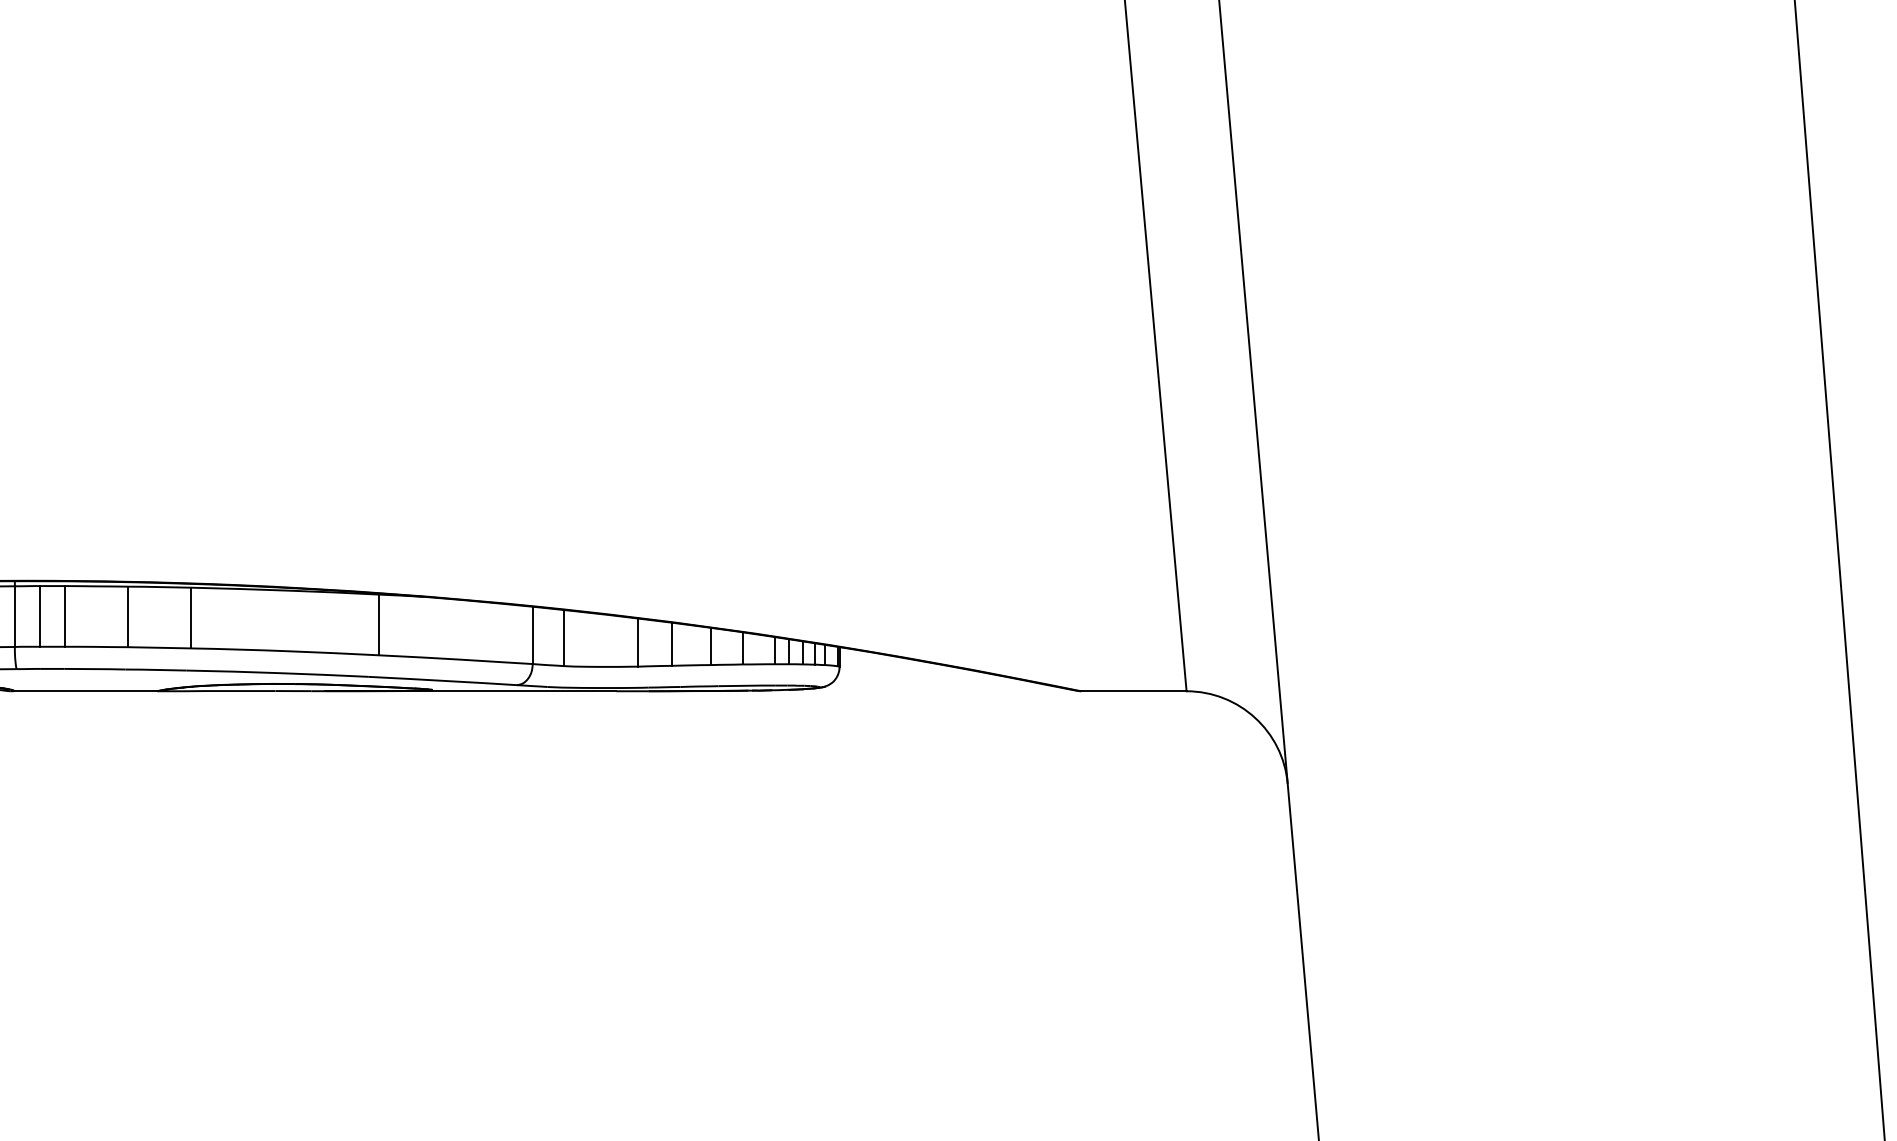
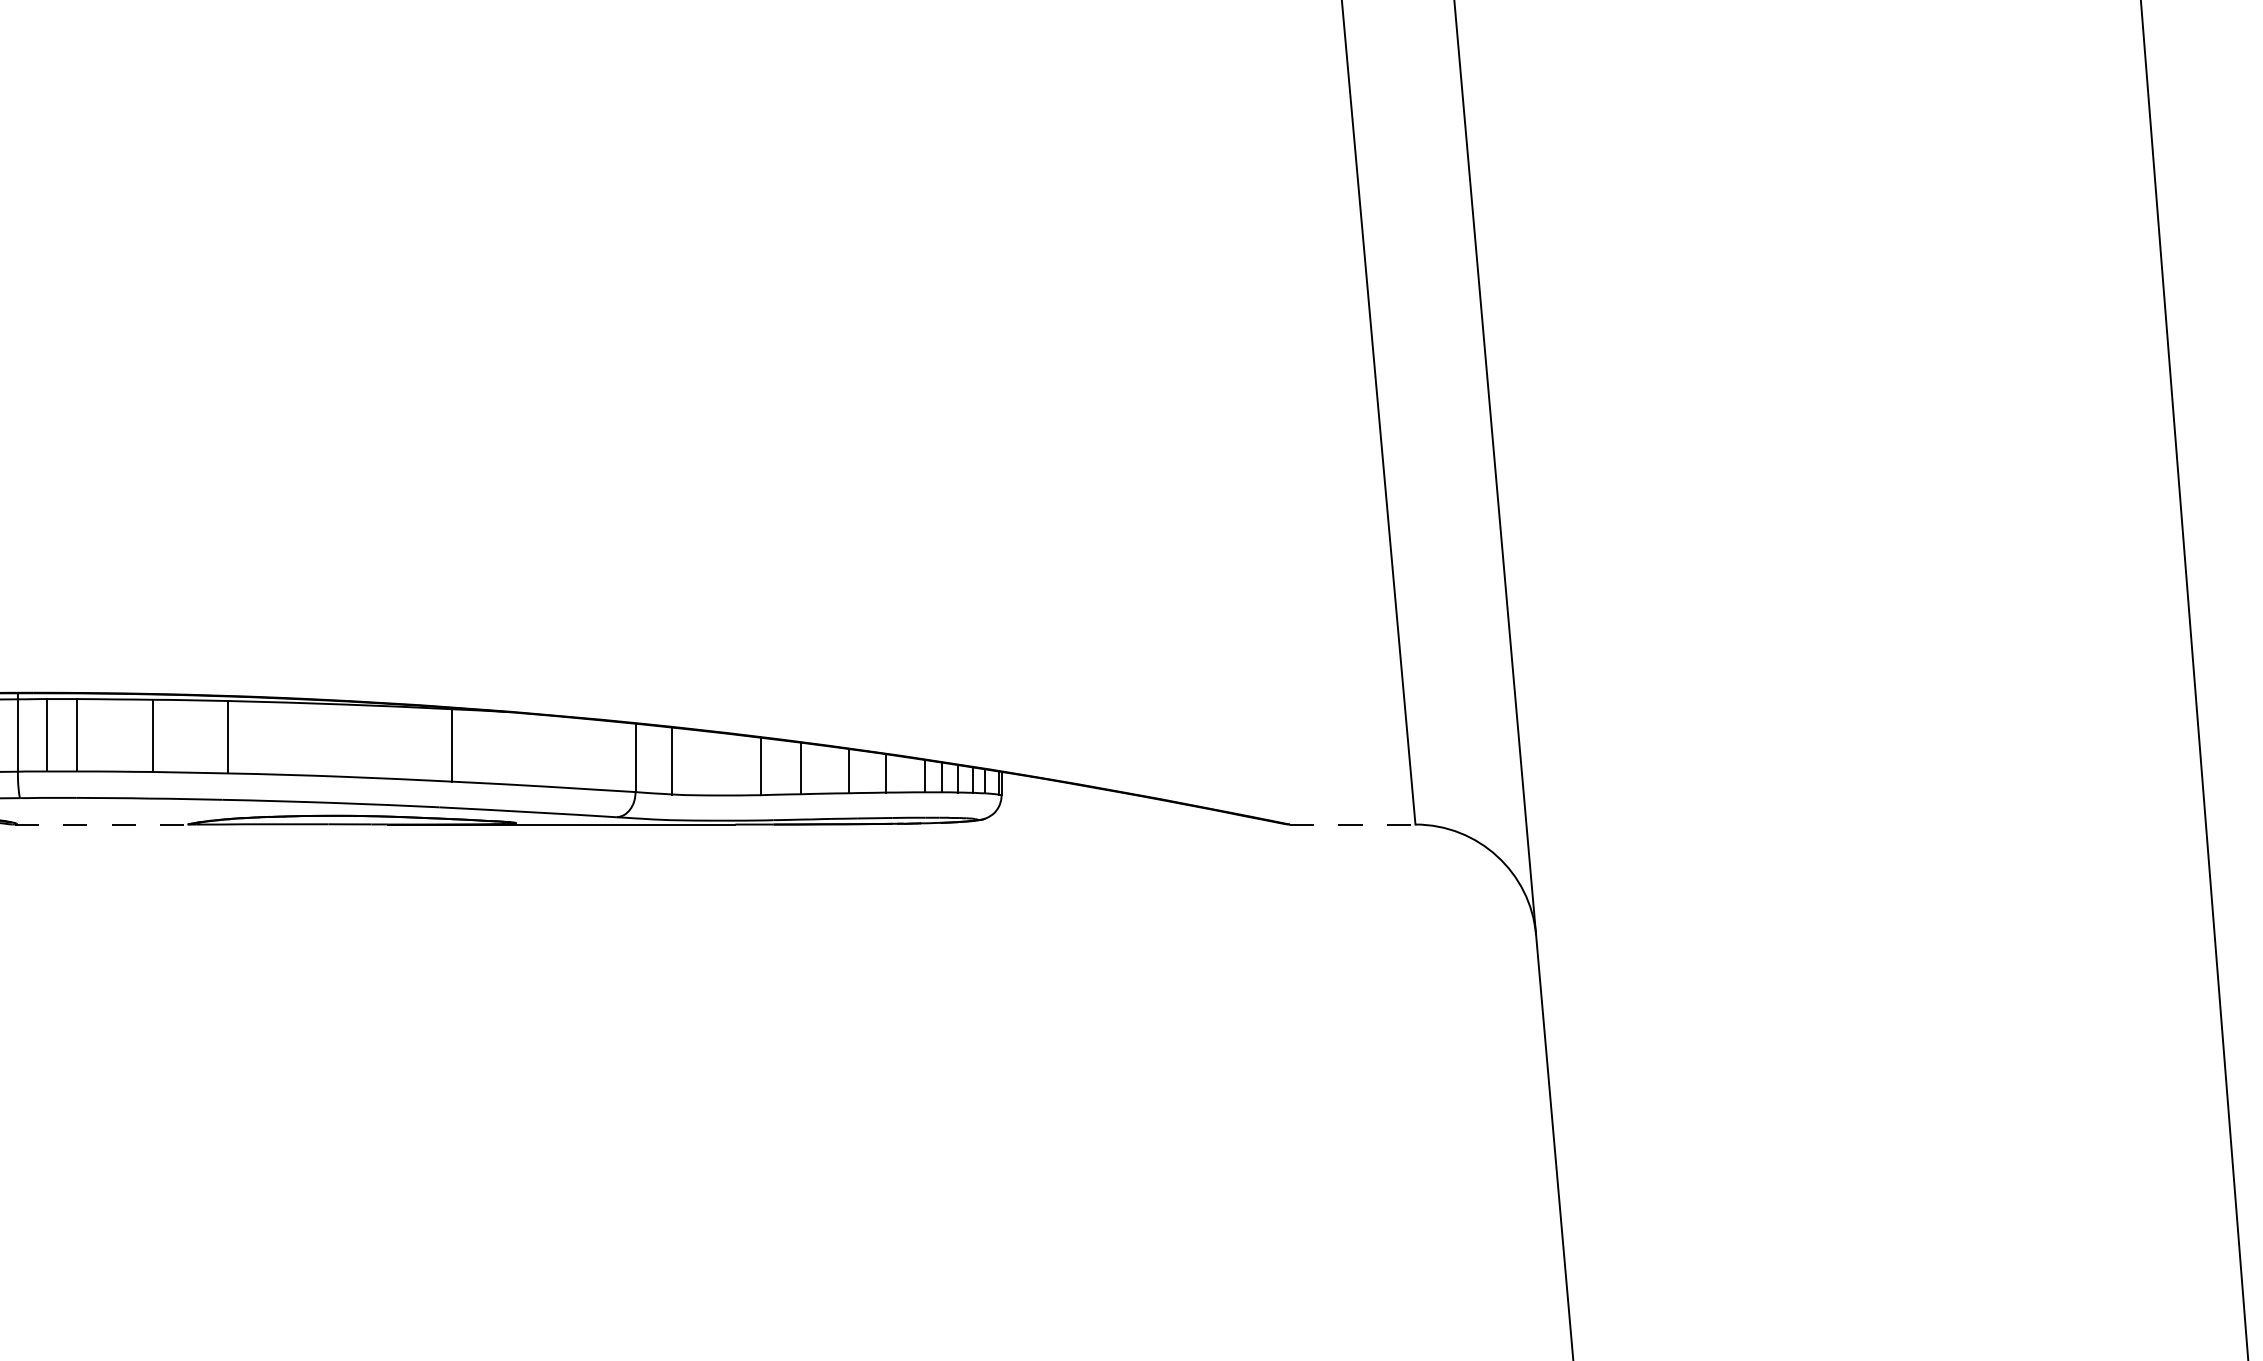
line: (88, 691) -> (105, 824), solid -> dashed
line: (1133, 691) -> (1352, 824), solid -> dashed

